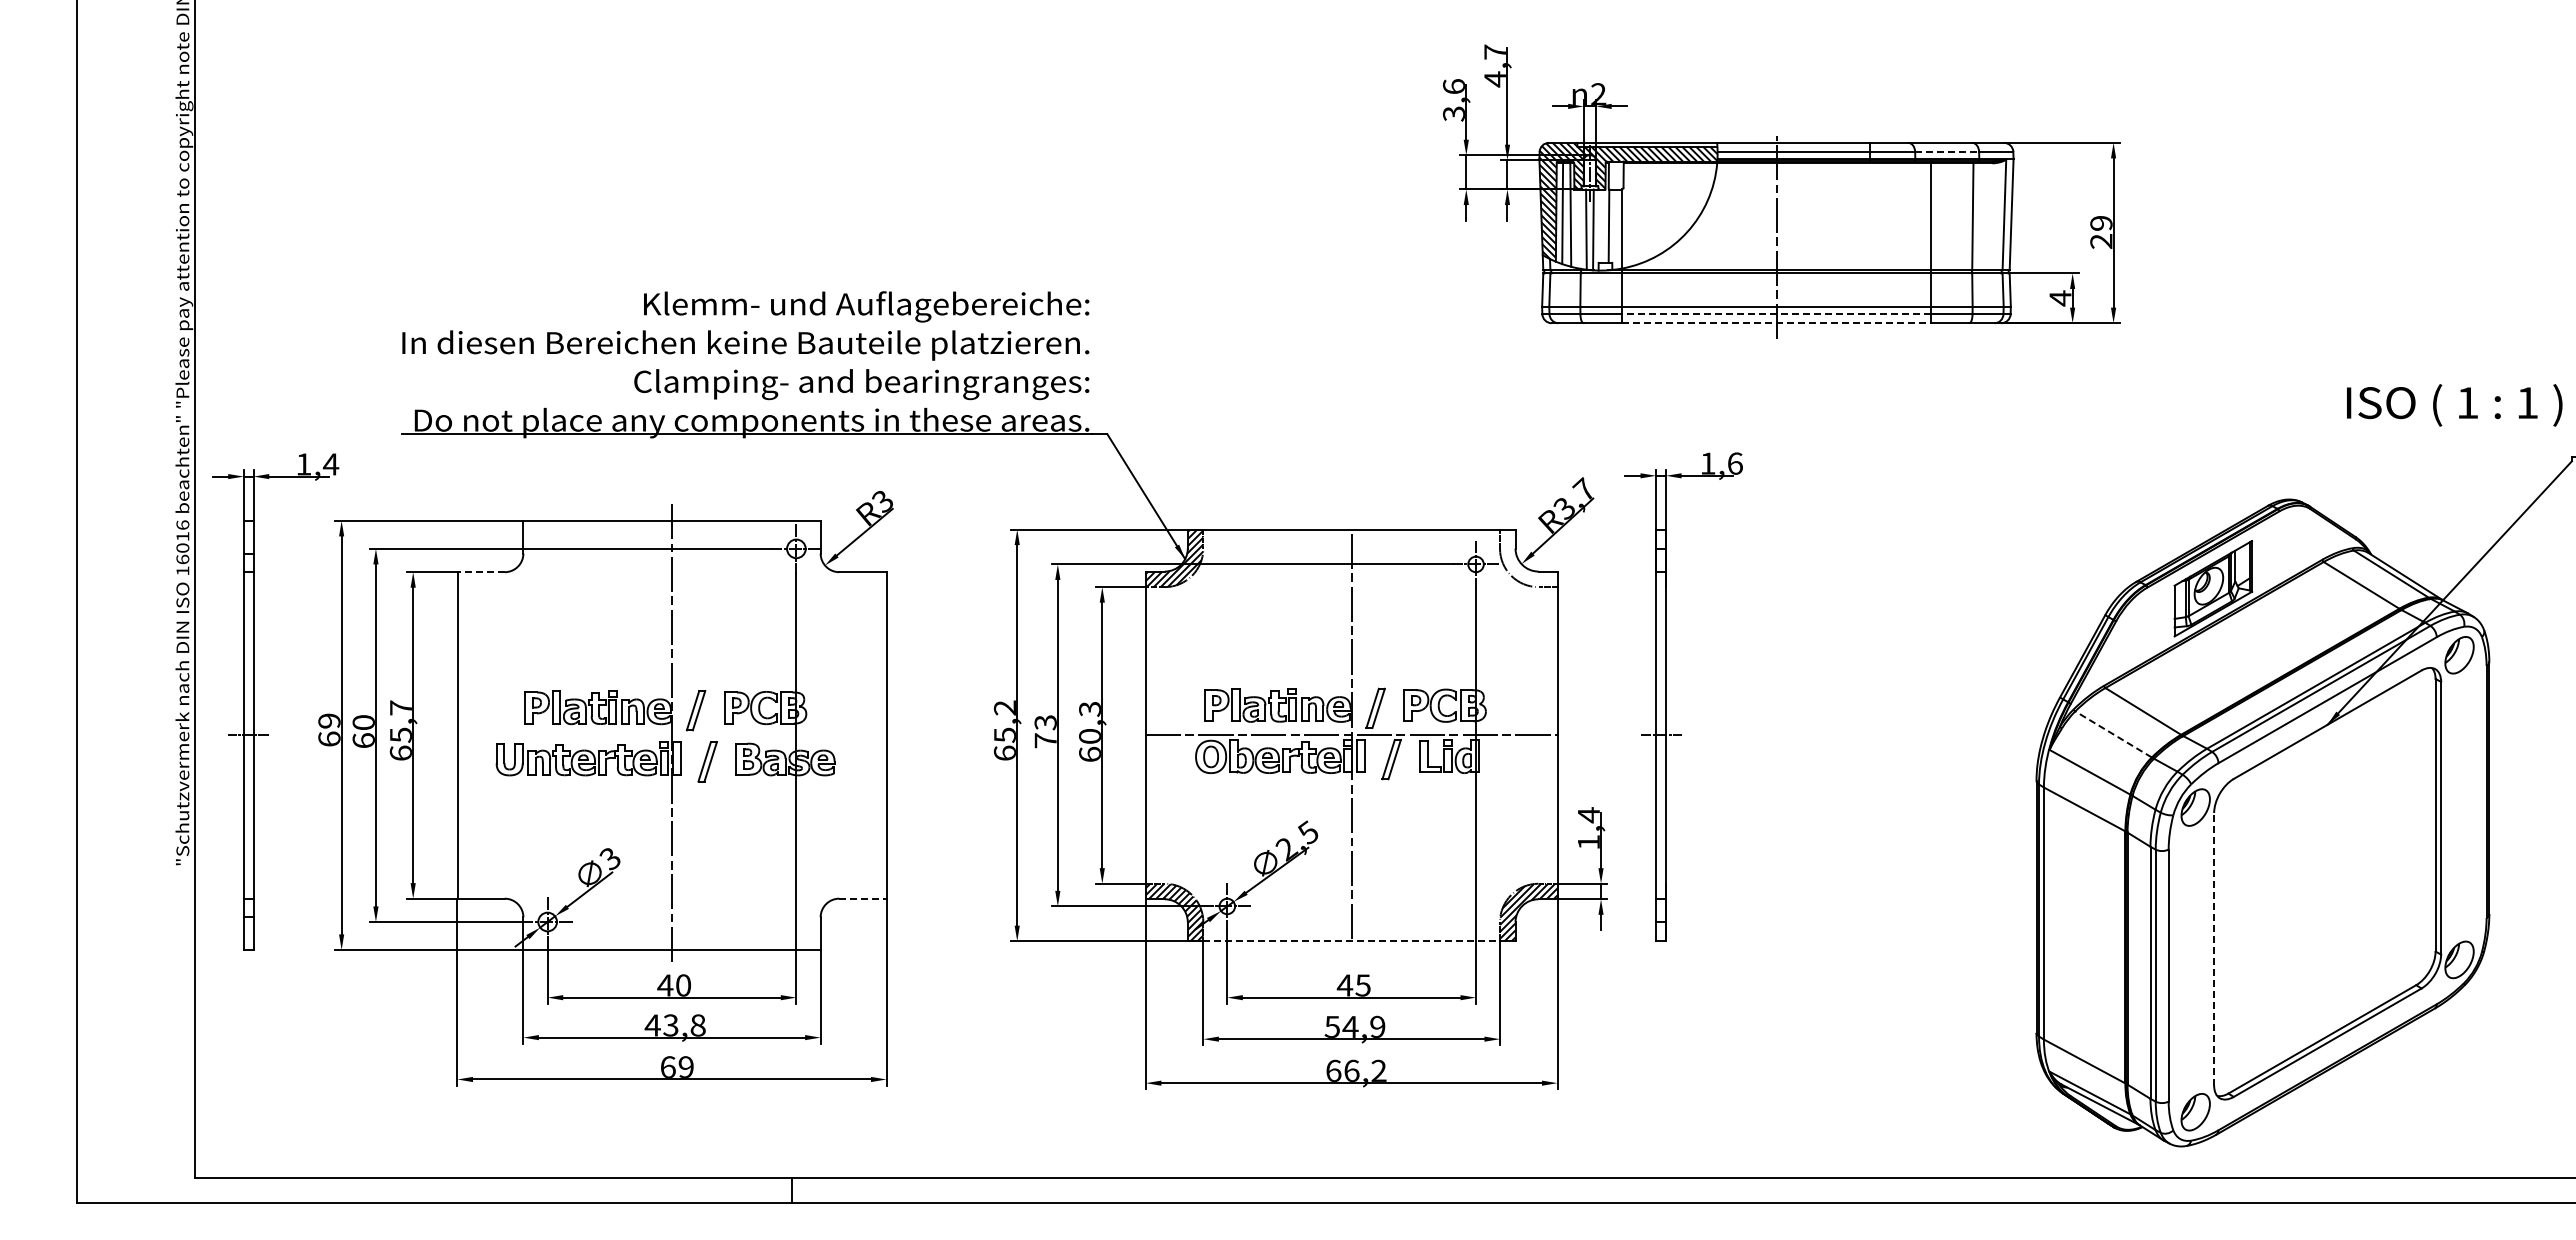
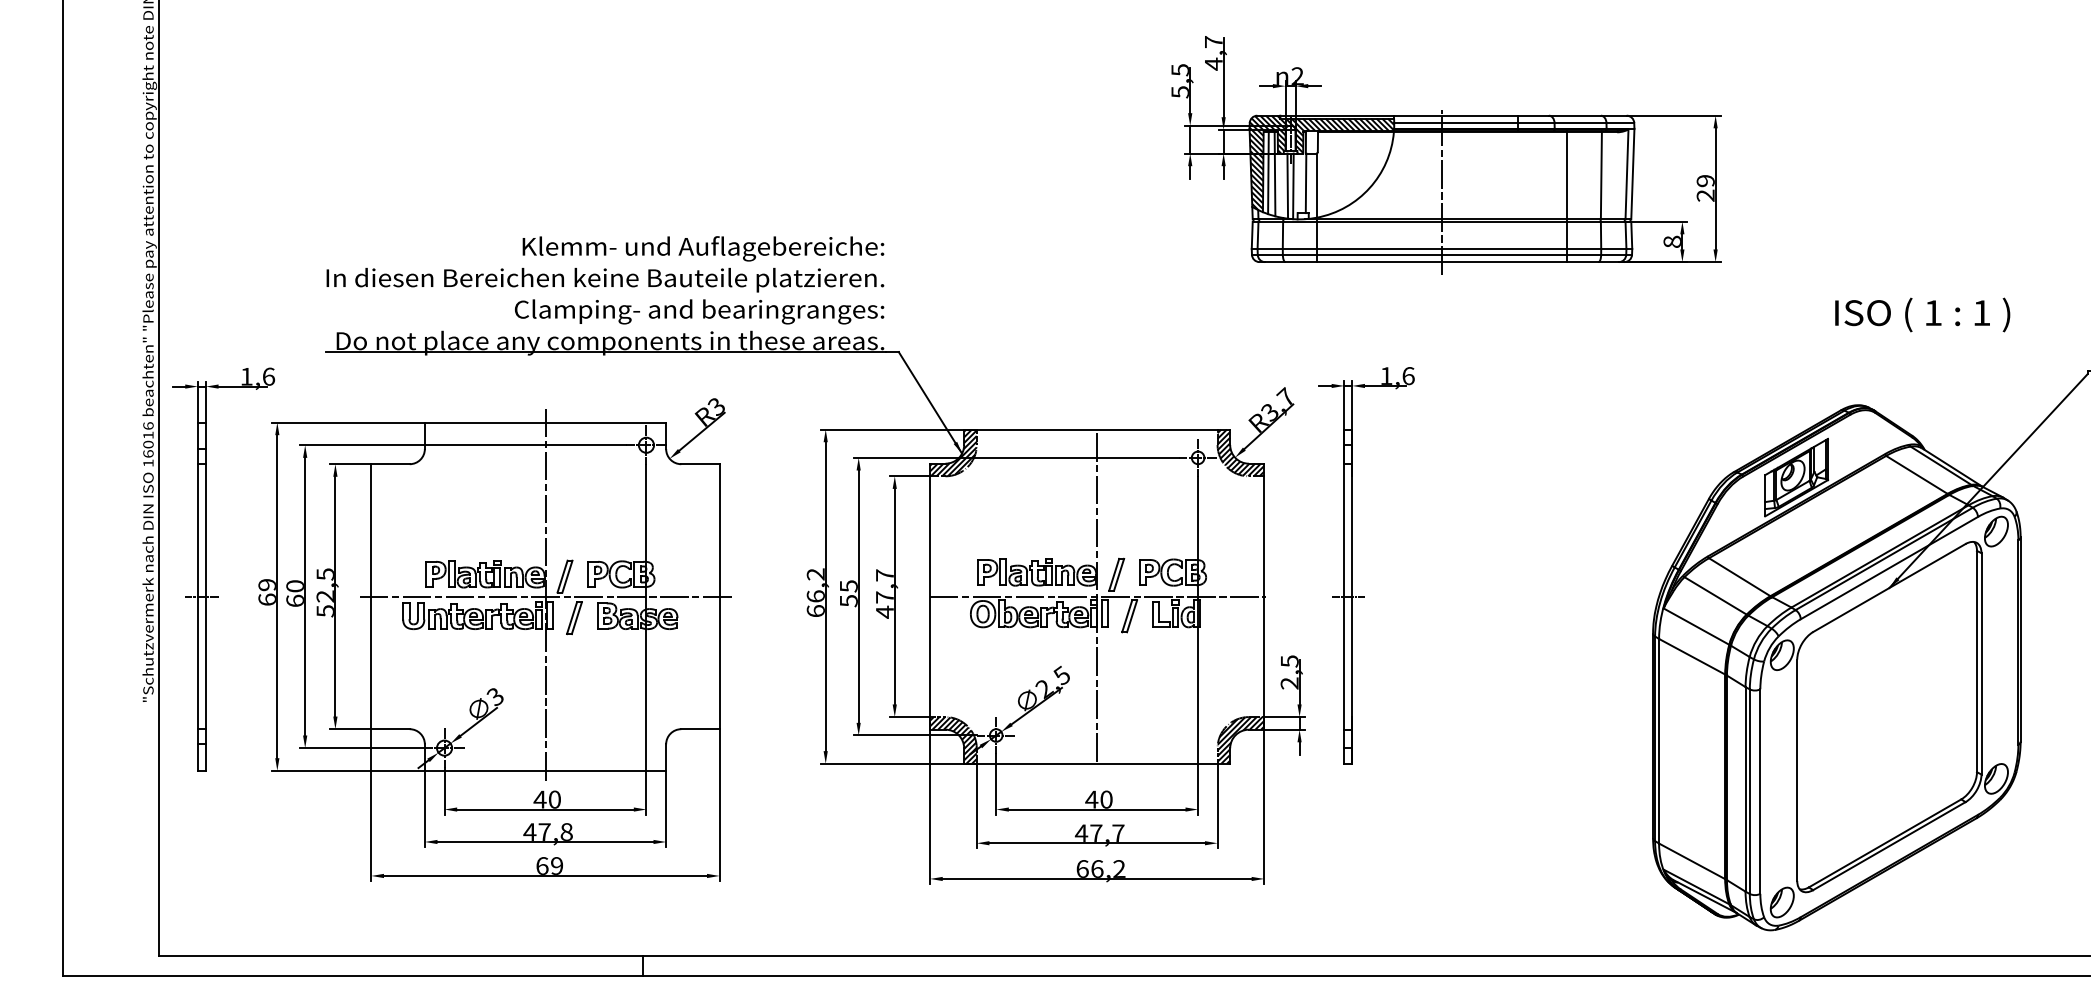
text: (1453, 99) -> (1179, 80), 3,6 -> 5,5
line: (1947, 151) -> (1580, 122), dashed -> solid
text: (2060, 298) -> (1672, 242), 4 -> 8
line: (1775, 314) -> (1441, 255), dashed -> solid
line: (1776, 323) -> (1442, 262), dashed -> solid
text: (2454, 405) -> (1922, 315), moved
text: (330, 464) -> (268, 376), 1,4 -> 1,6
hatch: (1528, 558) -> (1240, 453), added
line: (481, 572) -> (390, 464), dashed -> solid
text: (400, 730) -> (325, 592), 65,7 -> 52,5
text: (1045, 731) -> (848, 593), 73 -> 55
text: (1089, 731) -> (884, 593), 60,3 -> 47,7
line: (2113, 734) -> (1715, 595), dashed -> solid
line: (670, 735) -> (544, 596), added
text: (1004, 735) -> (815, 596), 65,2 -> 66,2
text: (1588, 828) -> (1289, 672), 1,4 -> 2,5
line: (862, 898) -> (700, 729), dashed -> solid
line: (1352, 941) -> (1097, 763), dashed -> solid
line: (2214, 948) -> (1797, 769), dashed -> solid
text: (1362, 985) -> (1105, 799), 45 -> 40
text: (670, 1025) -> (544, 832), 43,8 -> 47,8
text: (1354, 1026) -> (1099, 832), 54,9 -> 47,7

